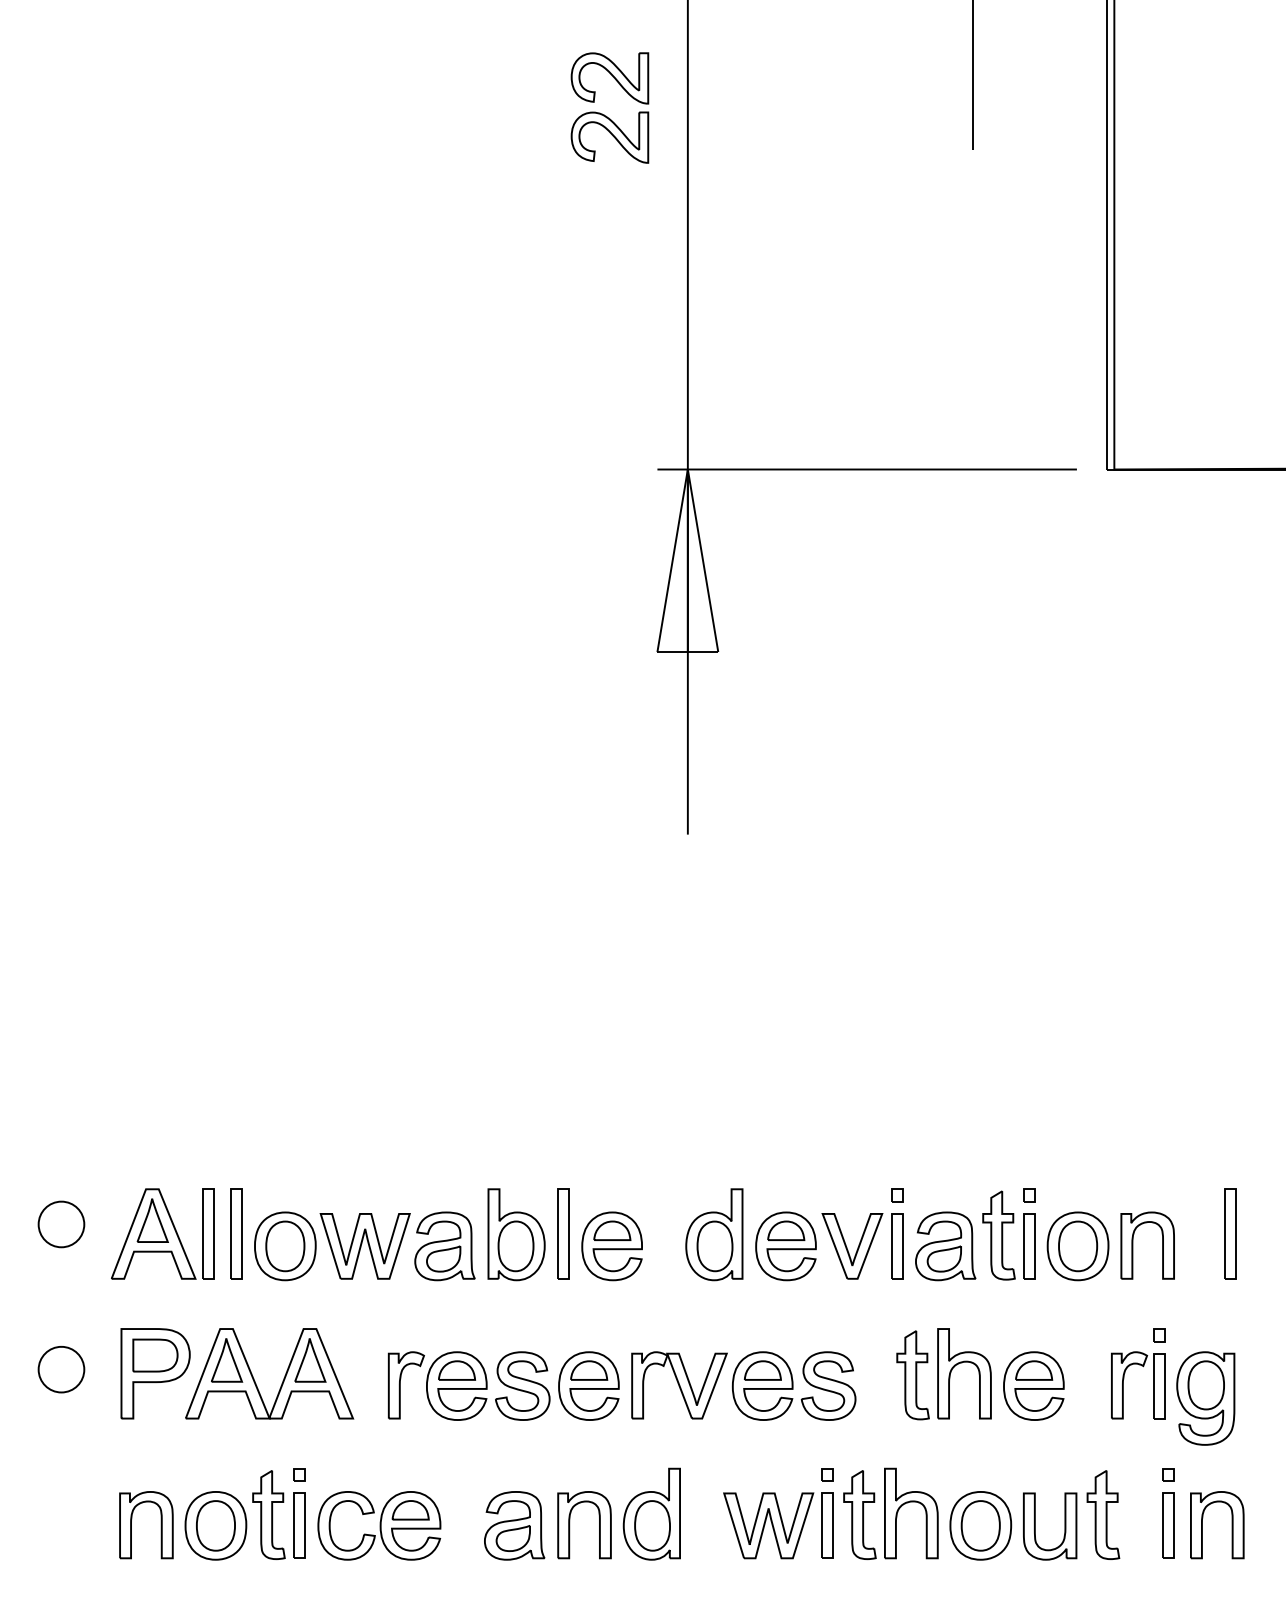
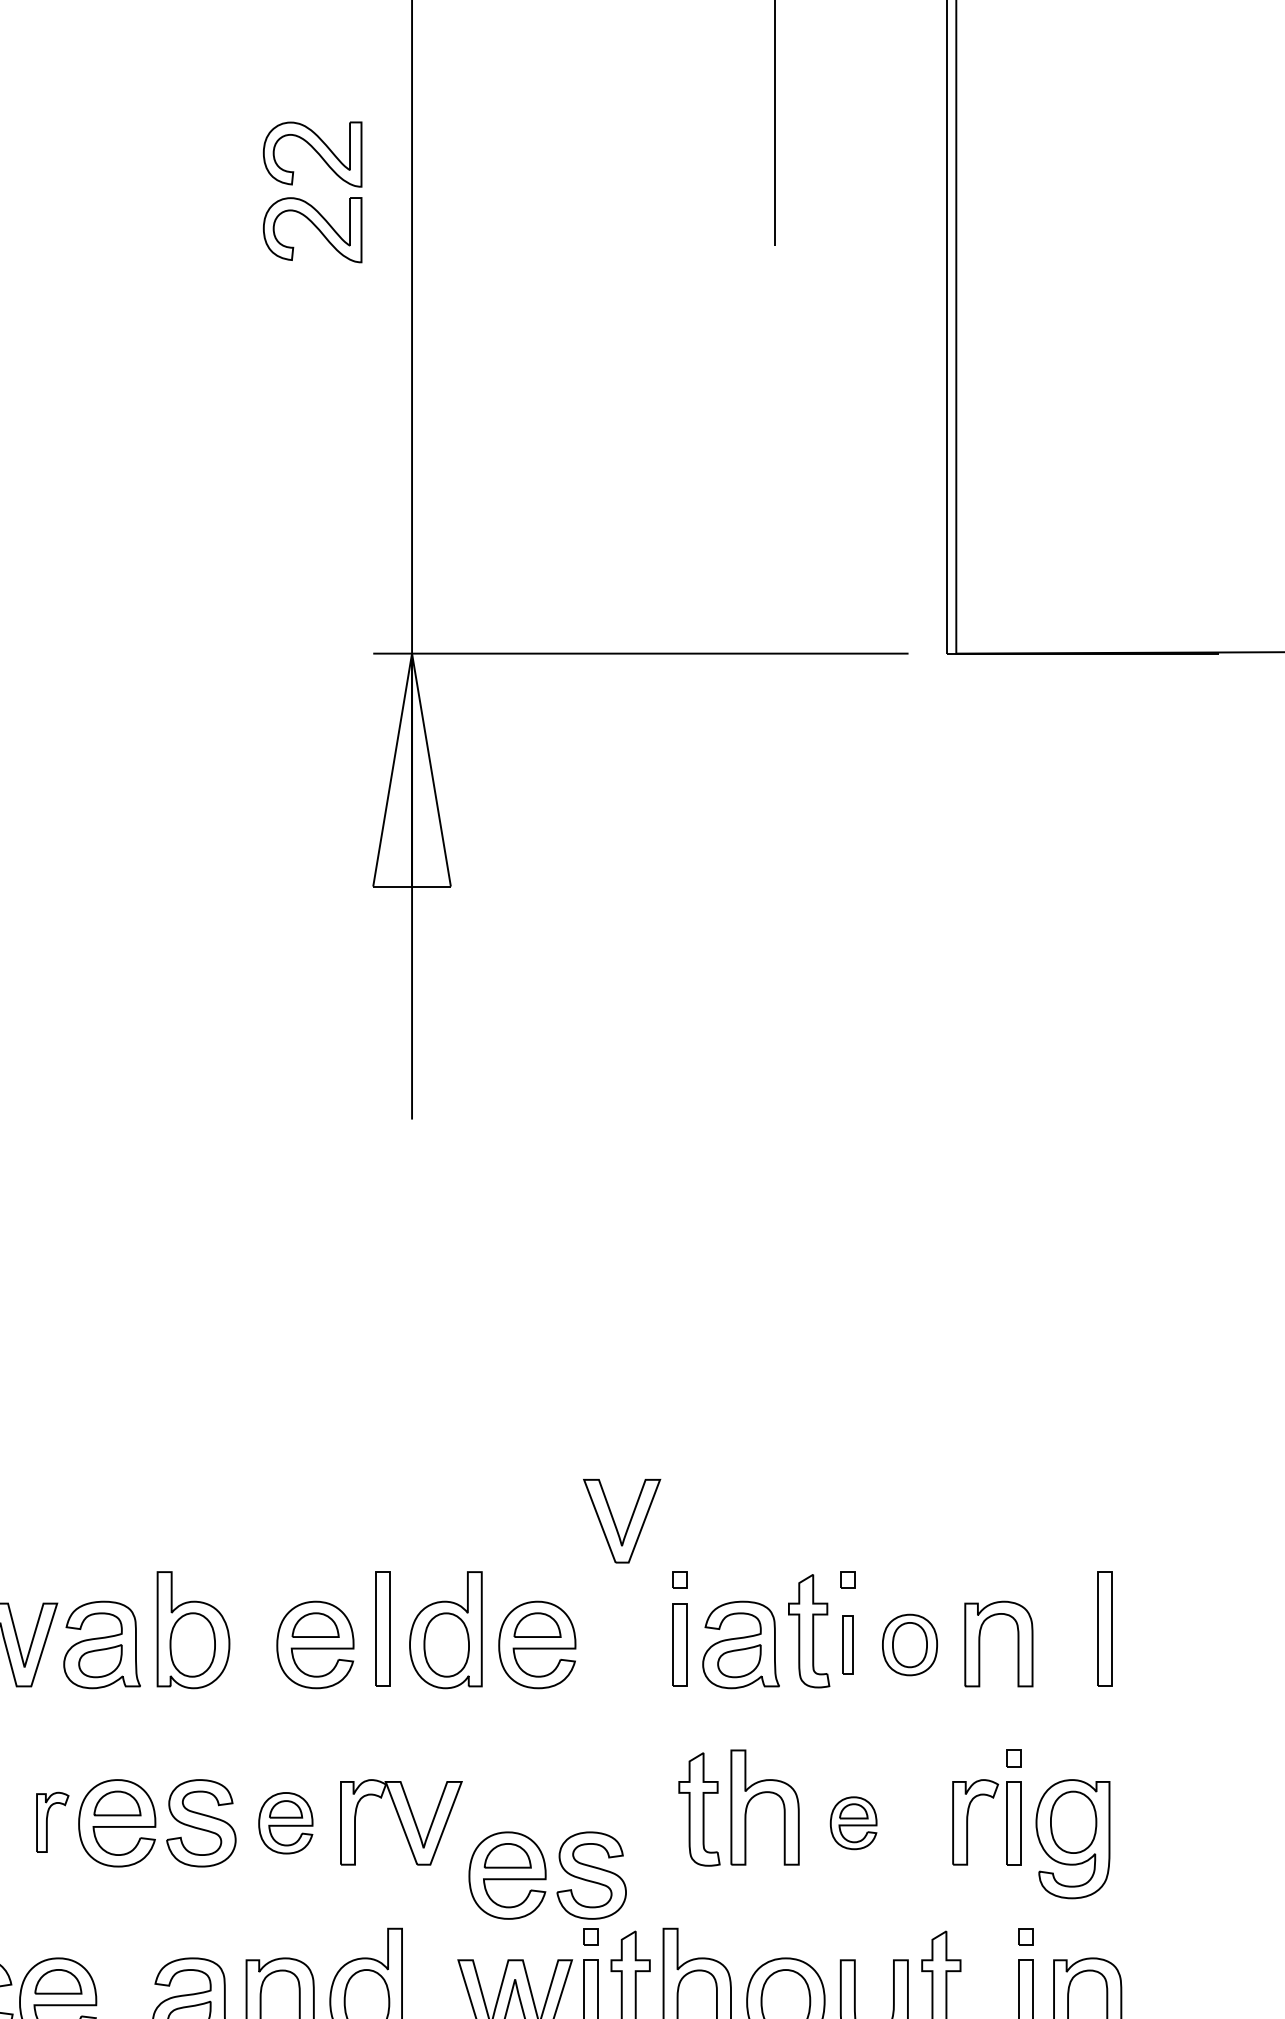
part: (563, 1233) -> (383, 1628), moved
part: (852, 1246) -> (622, 1521), moved
part: (1029, 1246) -> (848, 1645), size x0.7
part: (1077, 1246) -> (909, 1645), size x0.7
part: (405, 1385) -> (51, 1822), size x0.7
part: (588, 1385) -> (285, 1822), size x0.7
part: (793, 1385) -> (546, 1874), moved
part: (1033, 1385) -> (853, 1822), size x0.6

